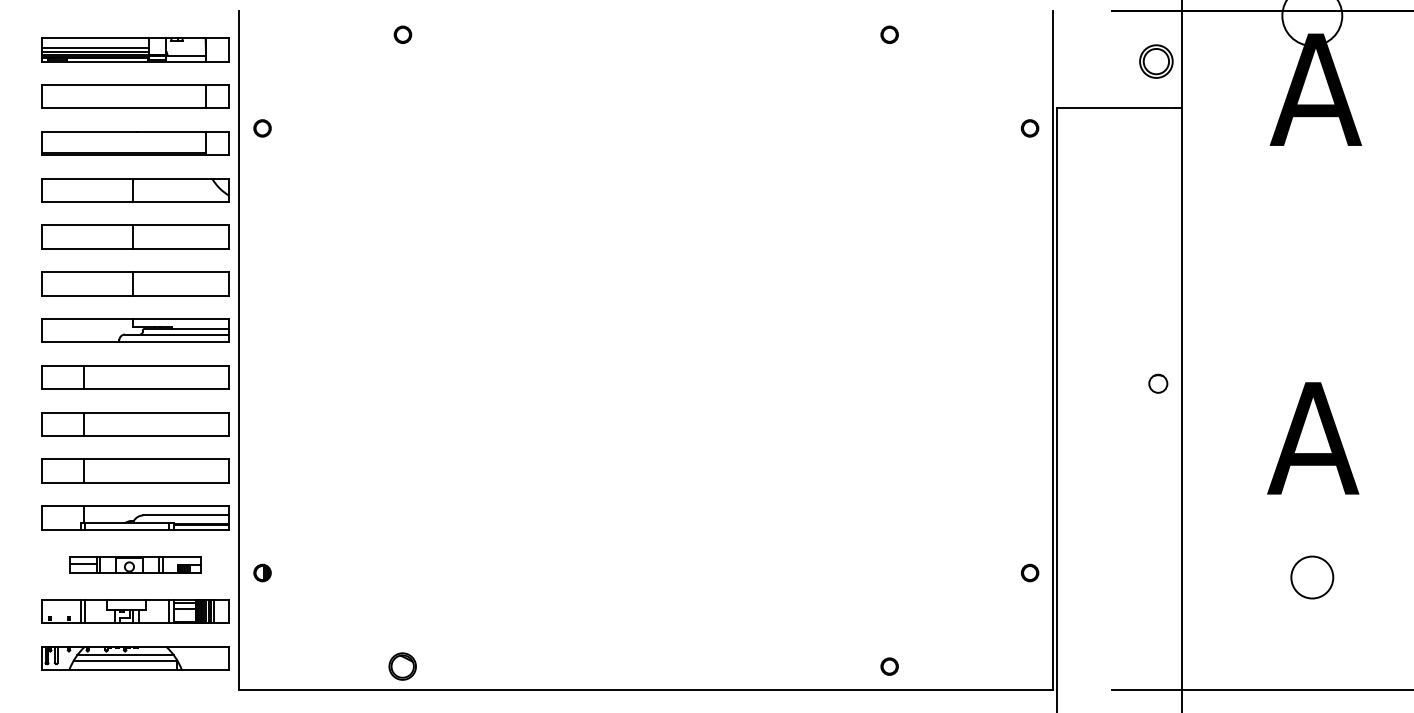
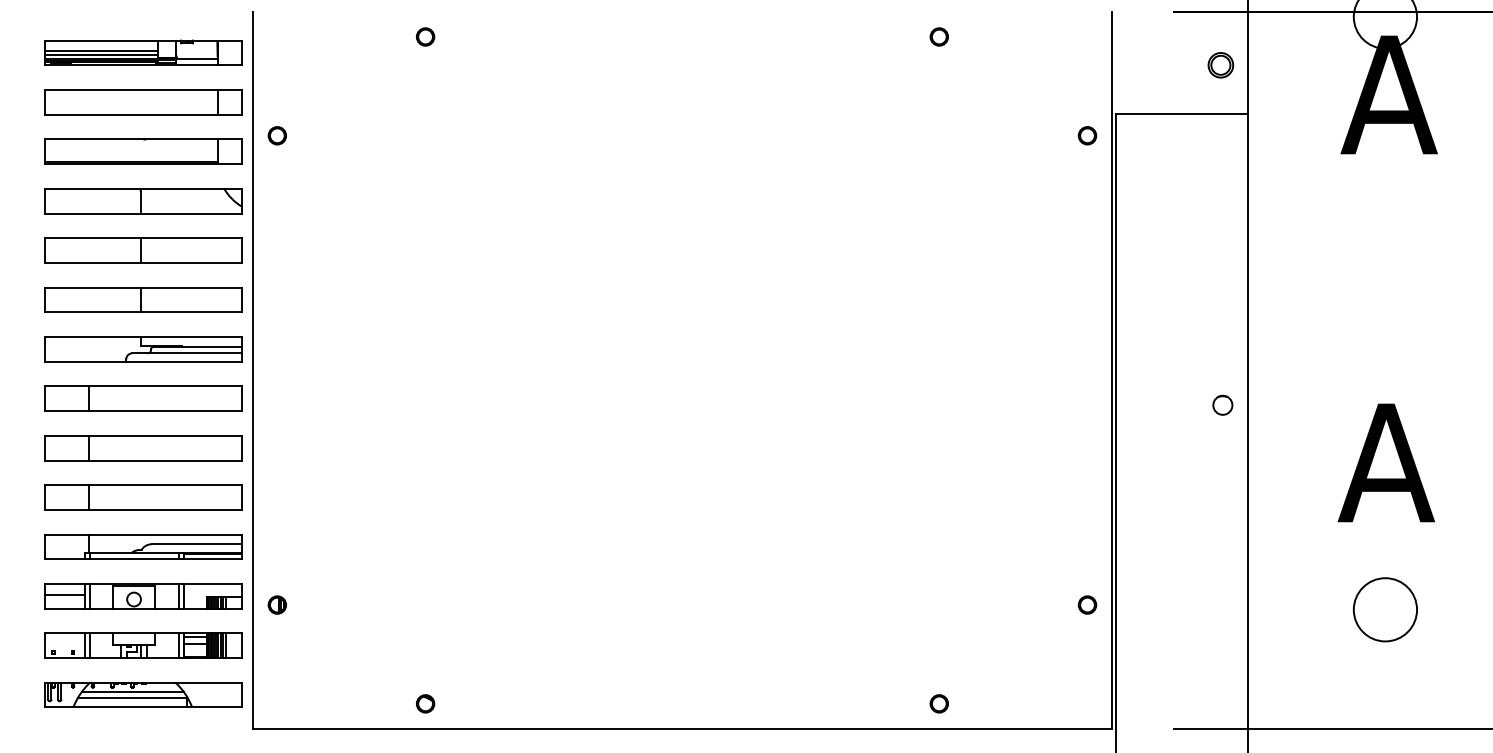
part: (1156, 61) -> (1220, 65), size x0.71
part: (135, 564) -> (143, 596), size x1.43
circle: (1312, 577) -> (1385, 609), size x1.43
part: (402, 666) -> (425, 703), size x0.62

